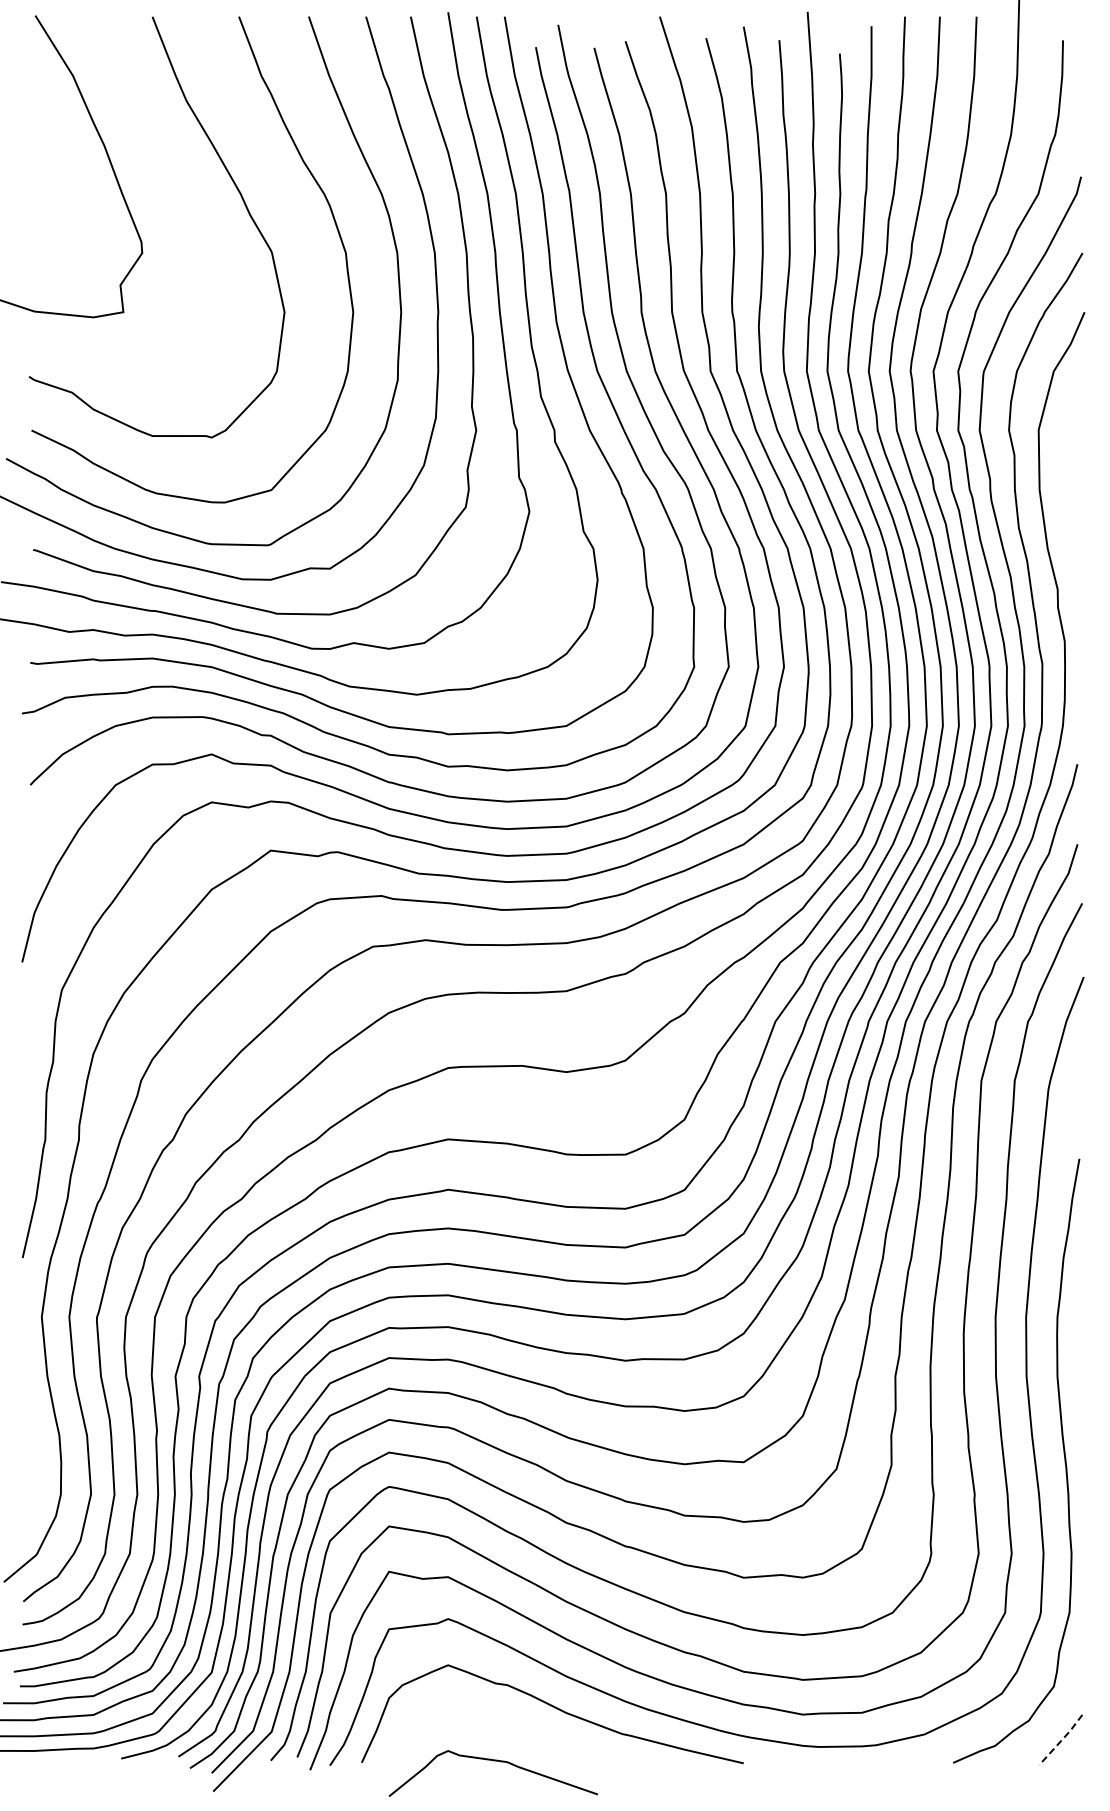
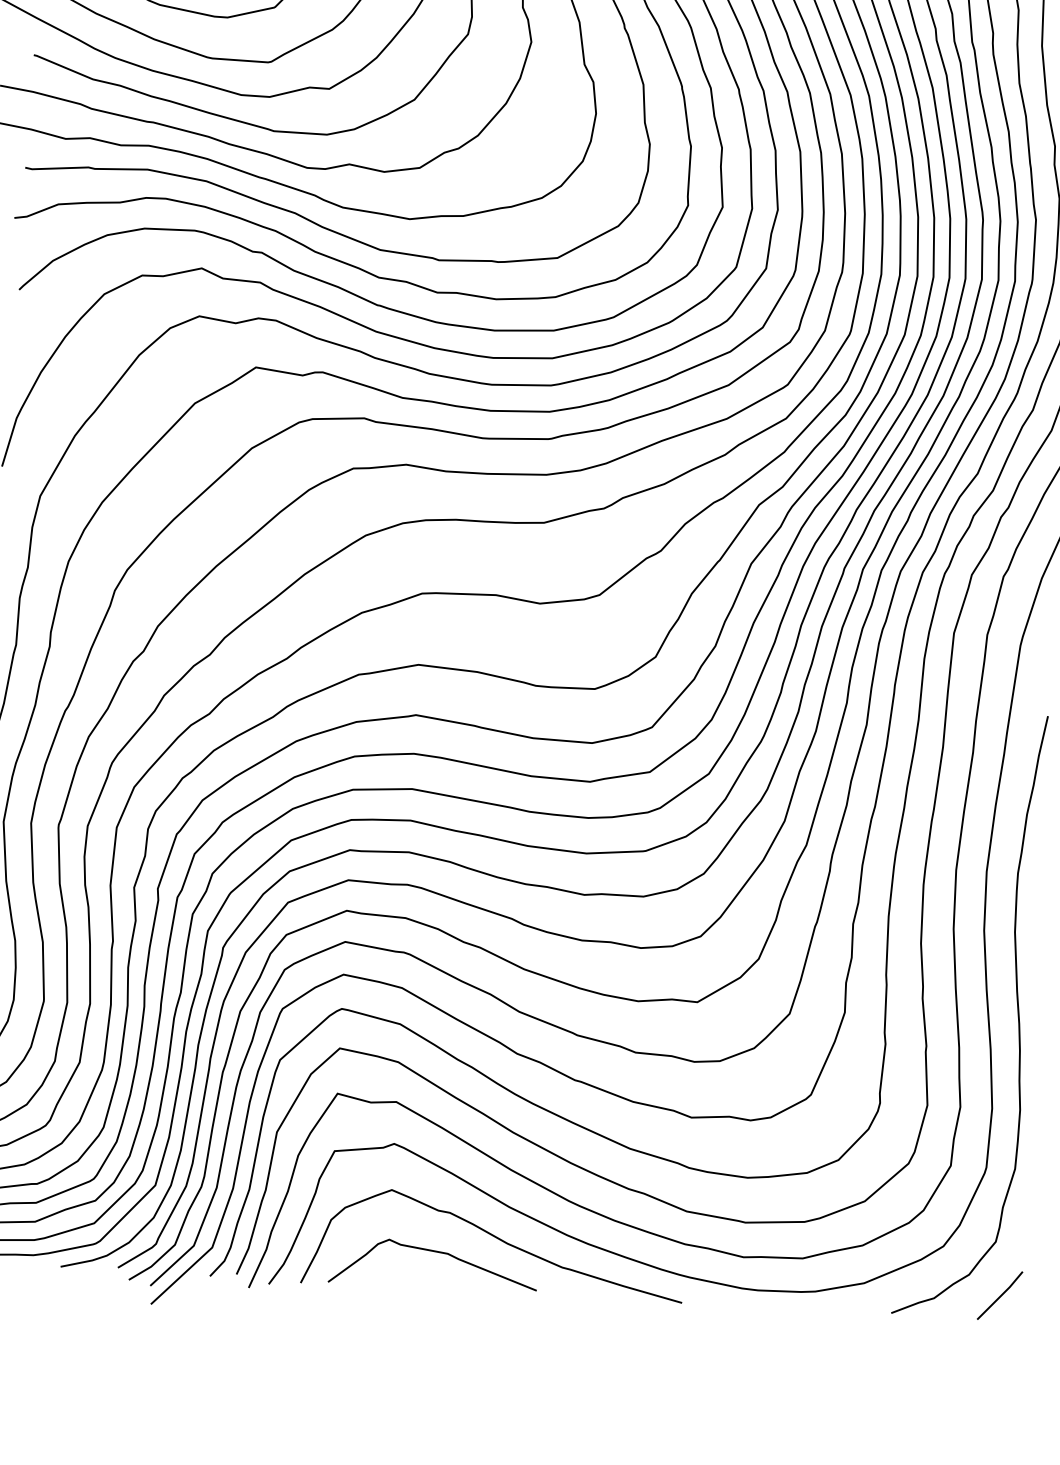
line: (1061, 1740) -> (1000, 1296), dashed -> solid
curve: (493, 1761) -> (434, 1252), moved

